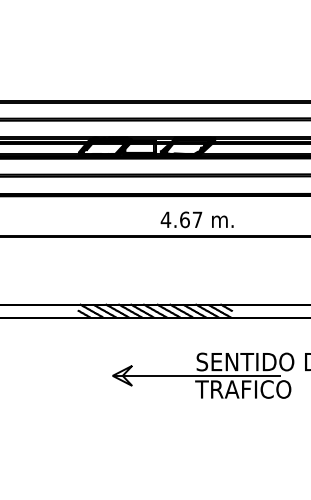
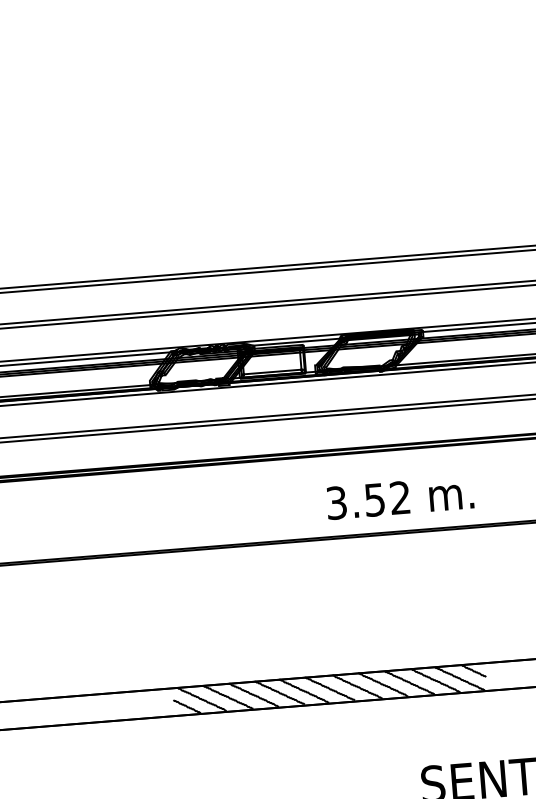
text: (181, 219) -> (367, 499), 4.67 -> 3.52

